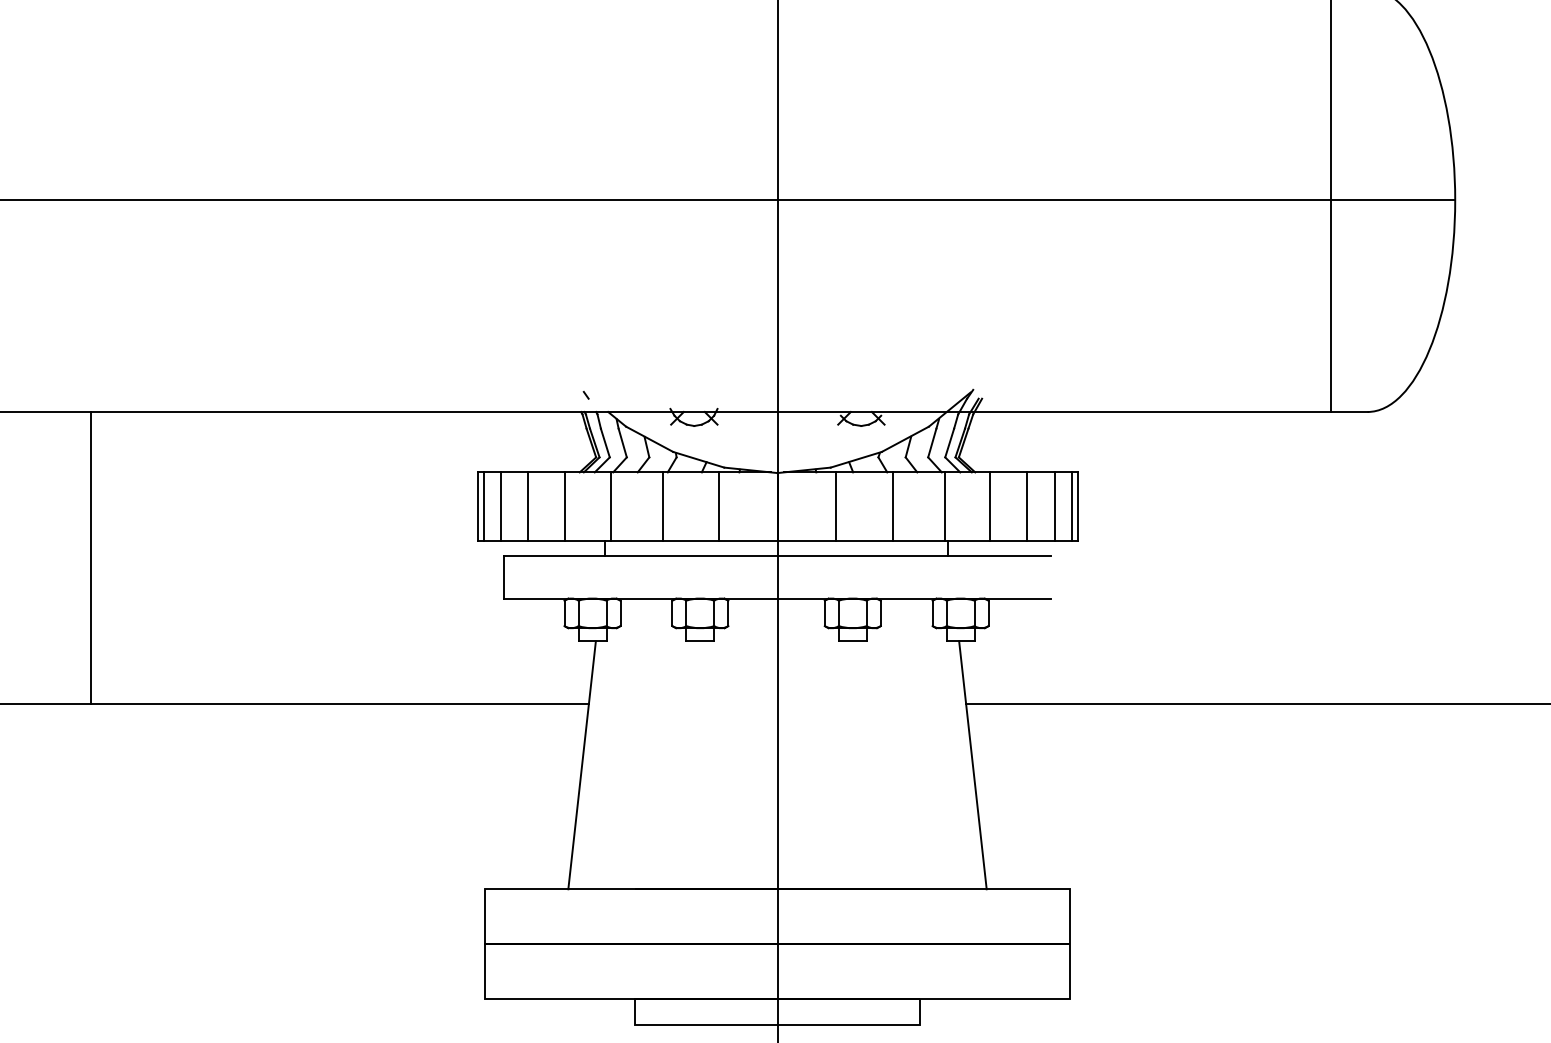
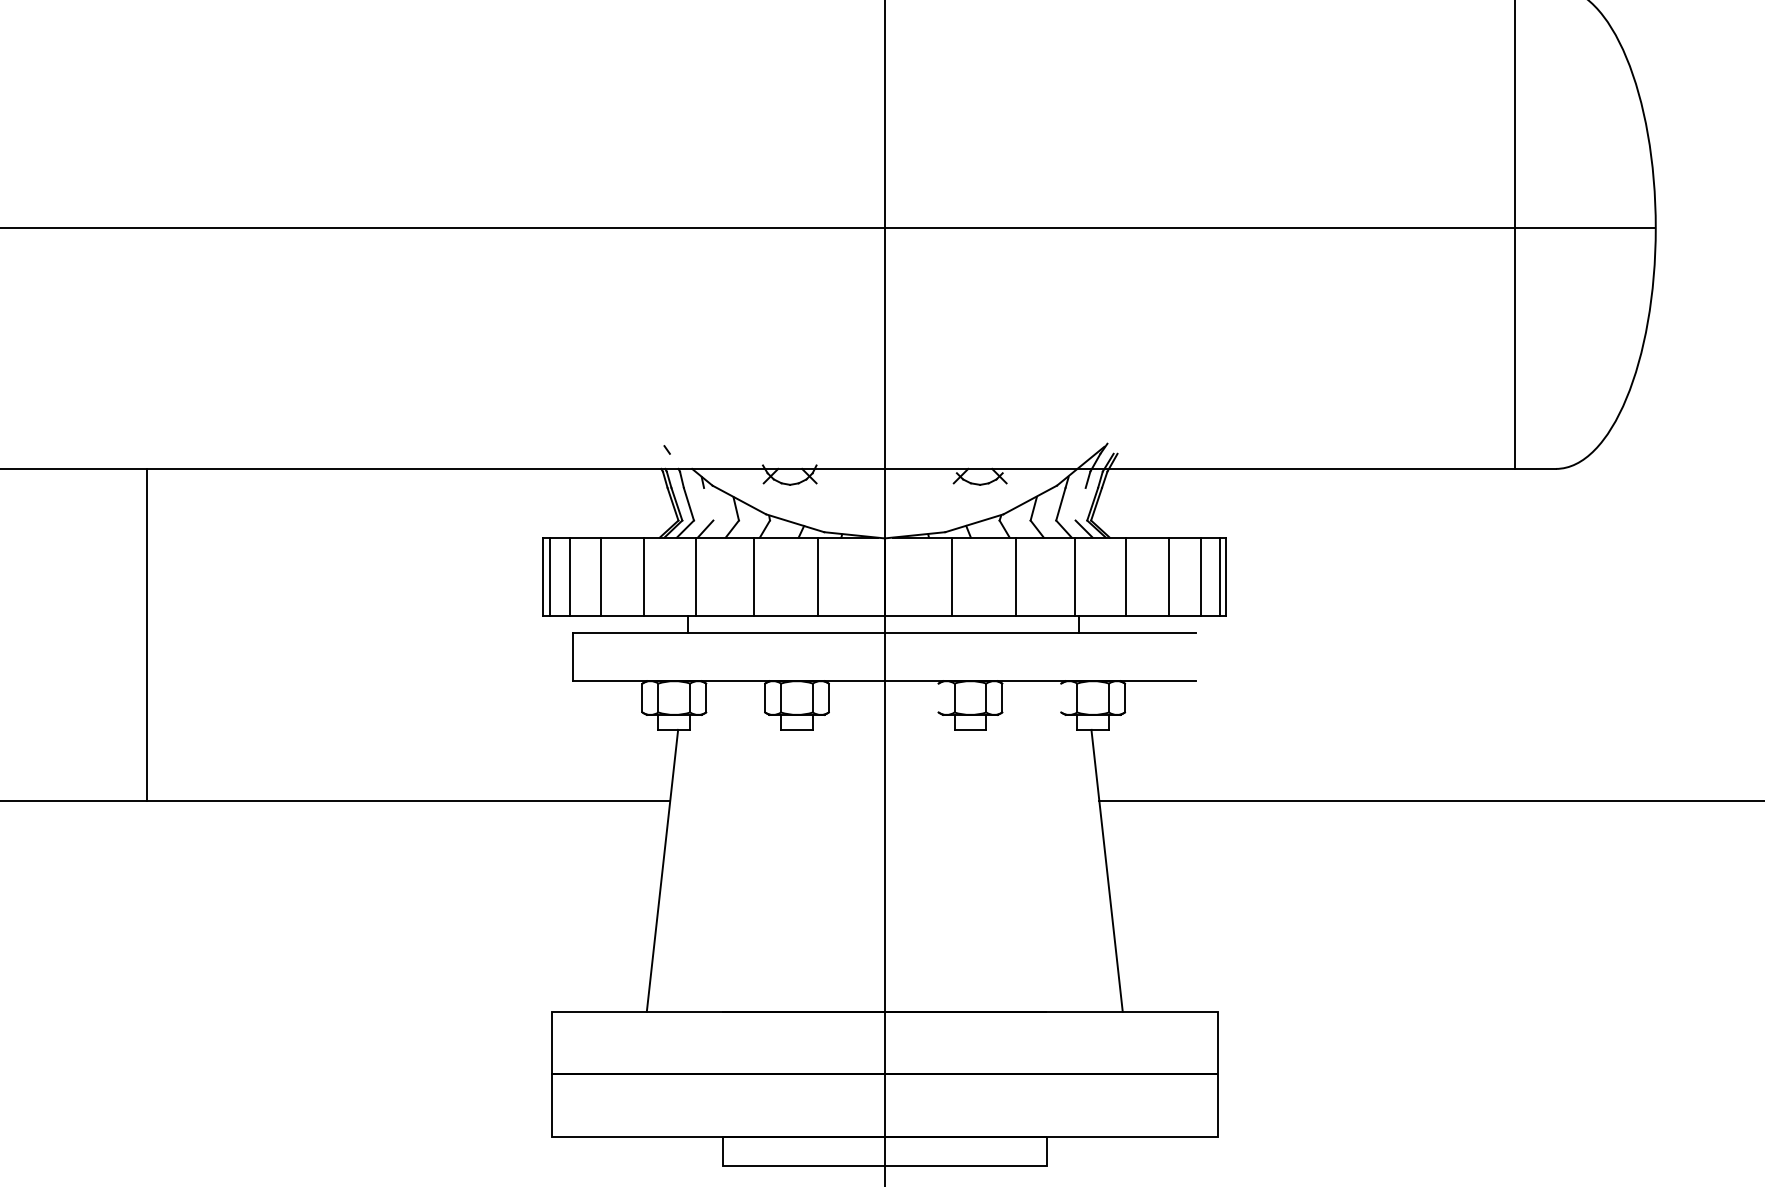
line: (622, 442) -> (708, 503), removed
line: (949, 442) -> (1080, 503), removed
line: (90, 557) -> (146, 634), moved
line: (824, 612) -> (938, 697), removed
line: (932, 612) -> (1061, 697), removed

